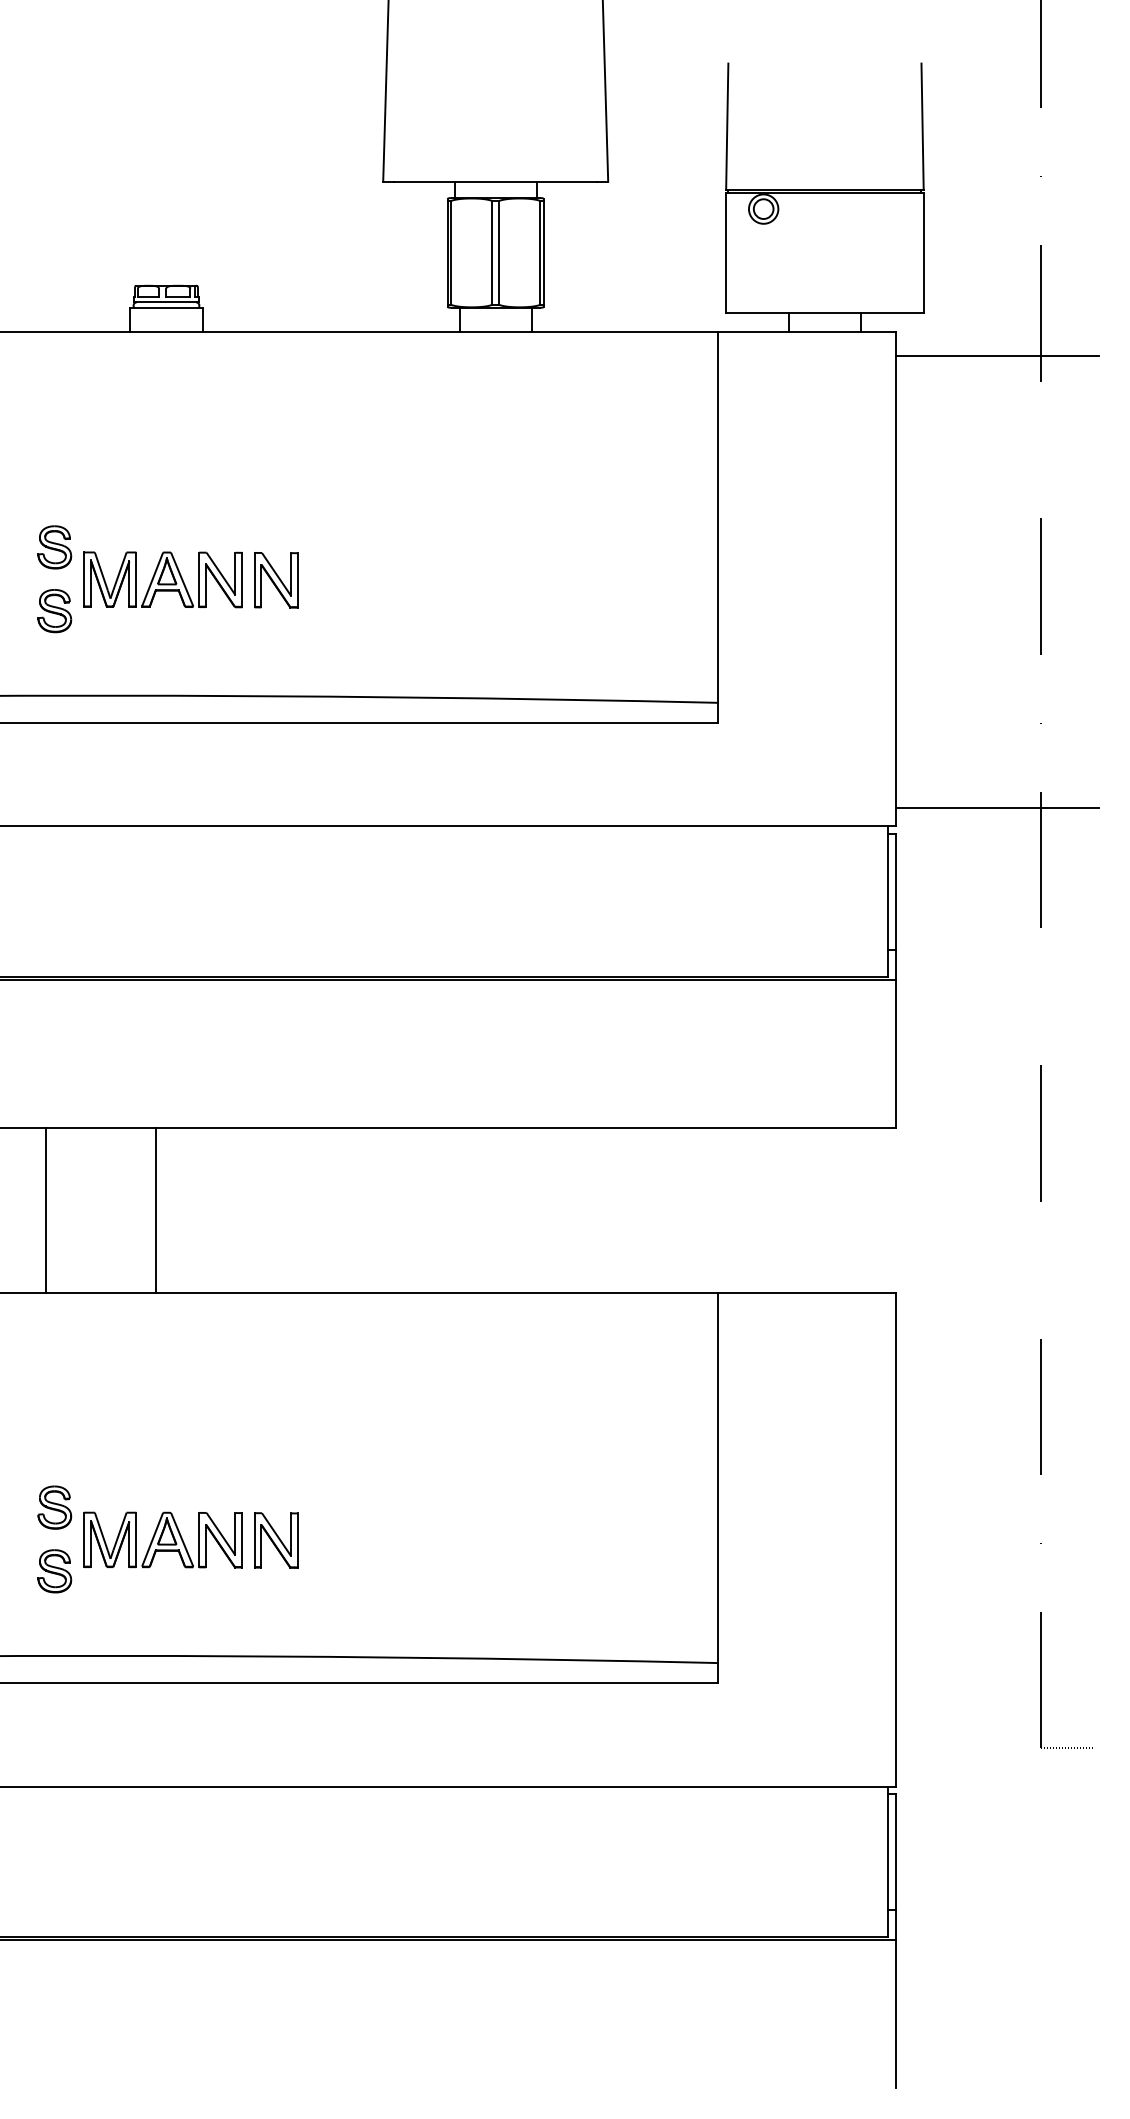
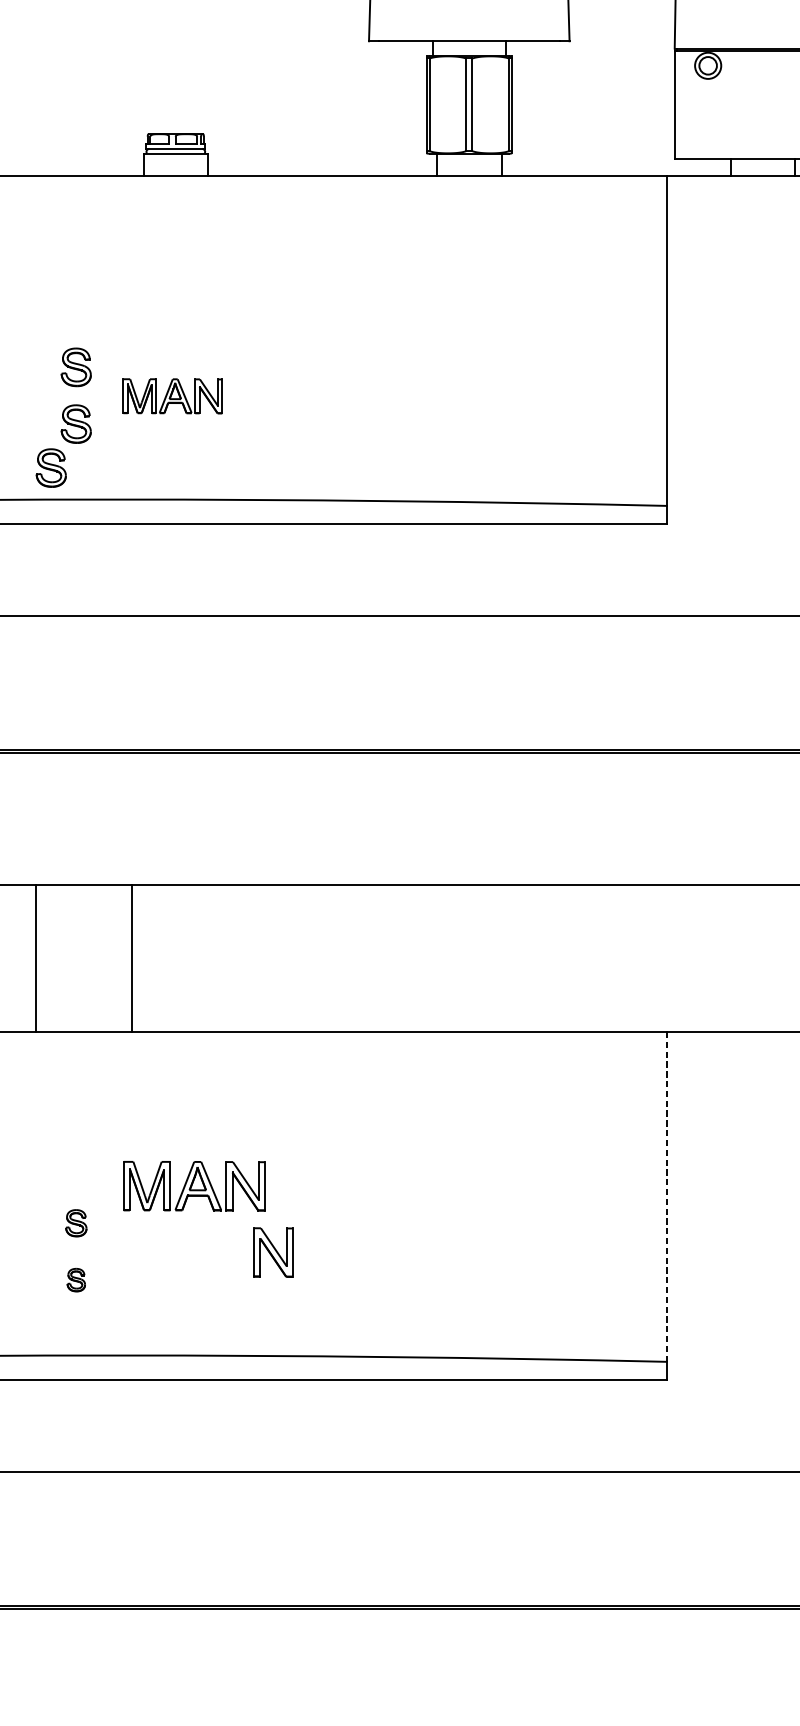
part: (162, 579) -> (172, 395), size x0.7
part: (276, 580) -> (273, 396), removed
part: (26, 660) -> (51, 468), added
line: (45, 1210) -> (35, 958), moved
line: (155, 1210) -> (132, 958), moved
line: (717, 1477) -> (667, 1196), solid -> dashed
part: (54, 1507) -> (76, 1223), size x0.7
part: (162, 1539) -> (193, 1185), moved
part: (54, 1571) -> (76, 1280), size x0.6

